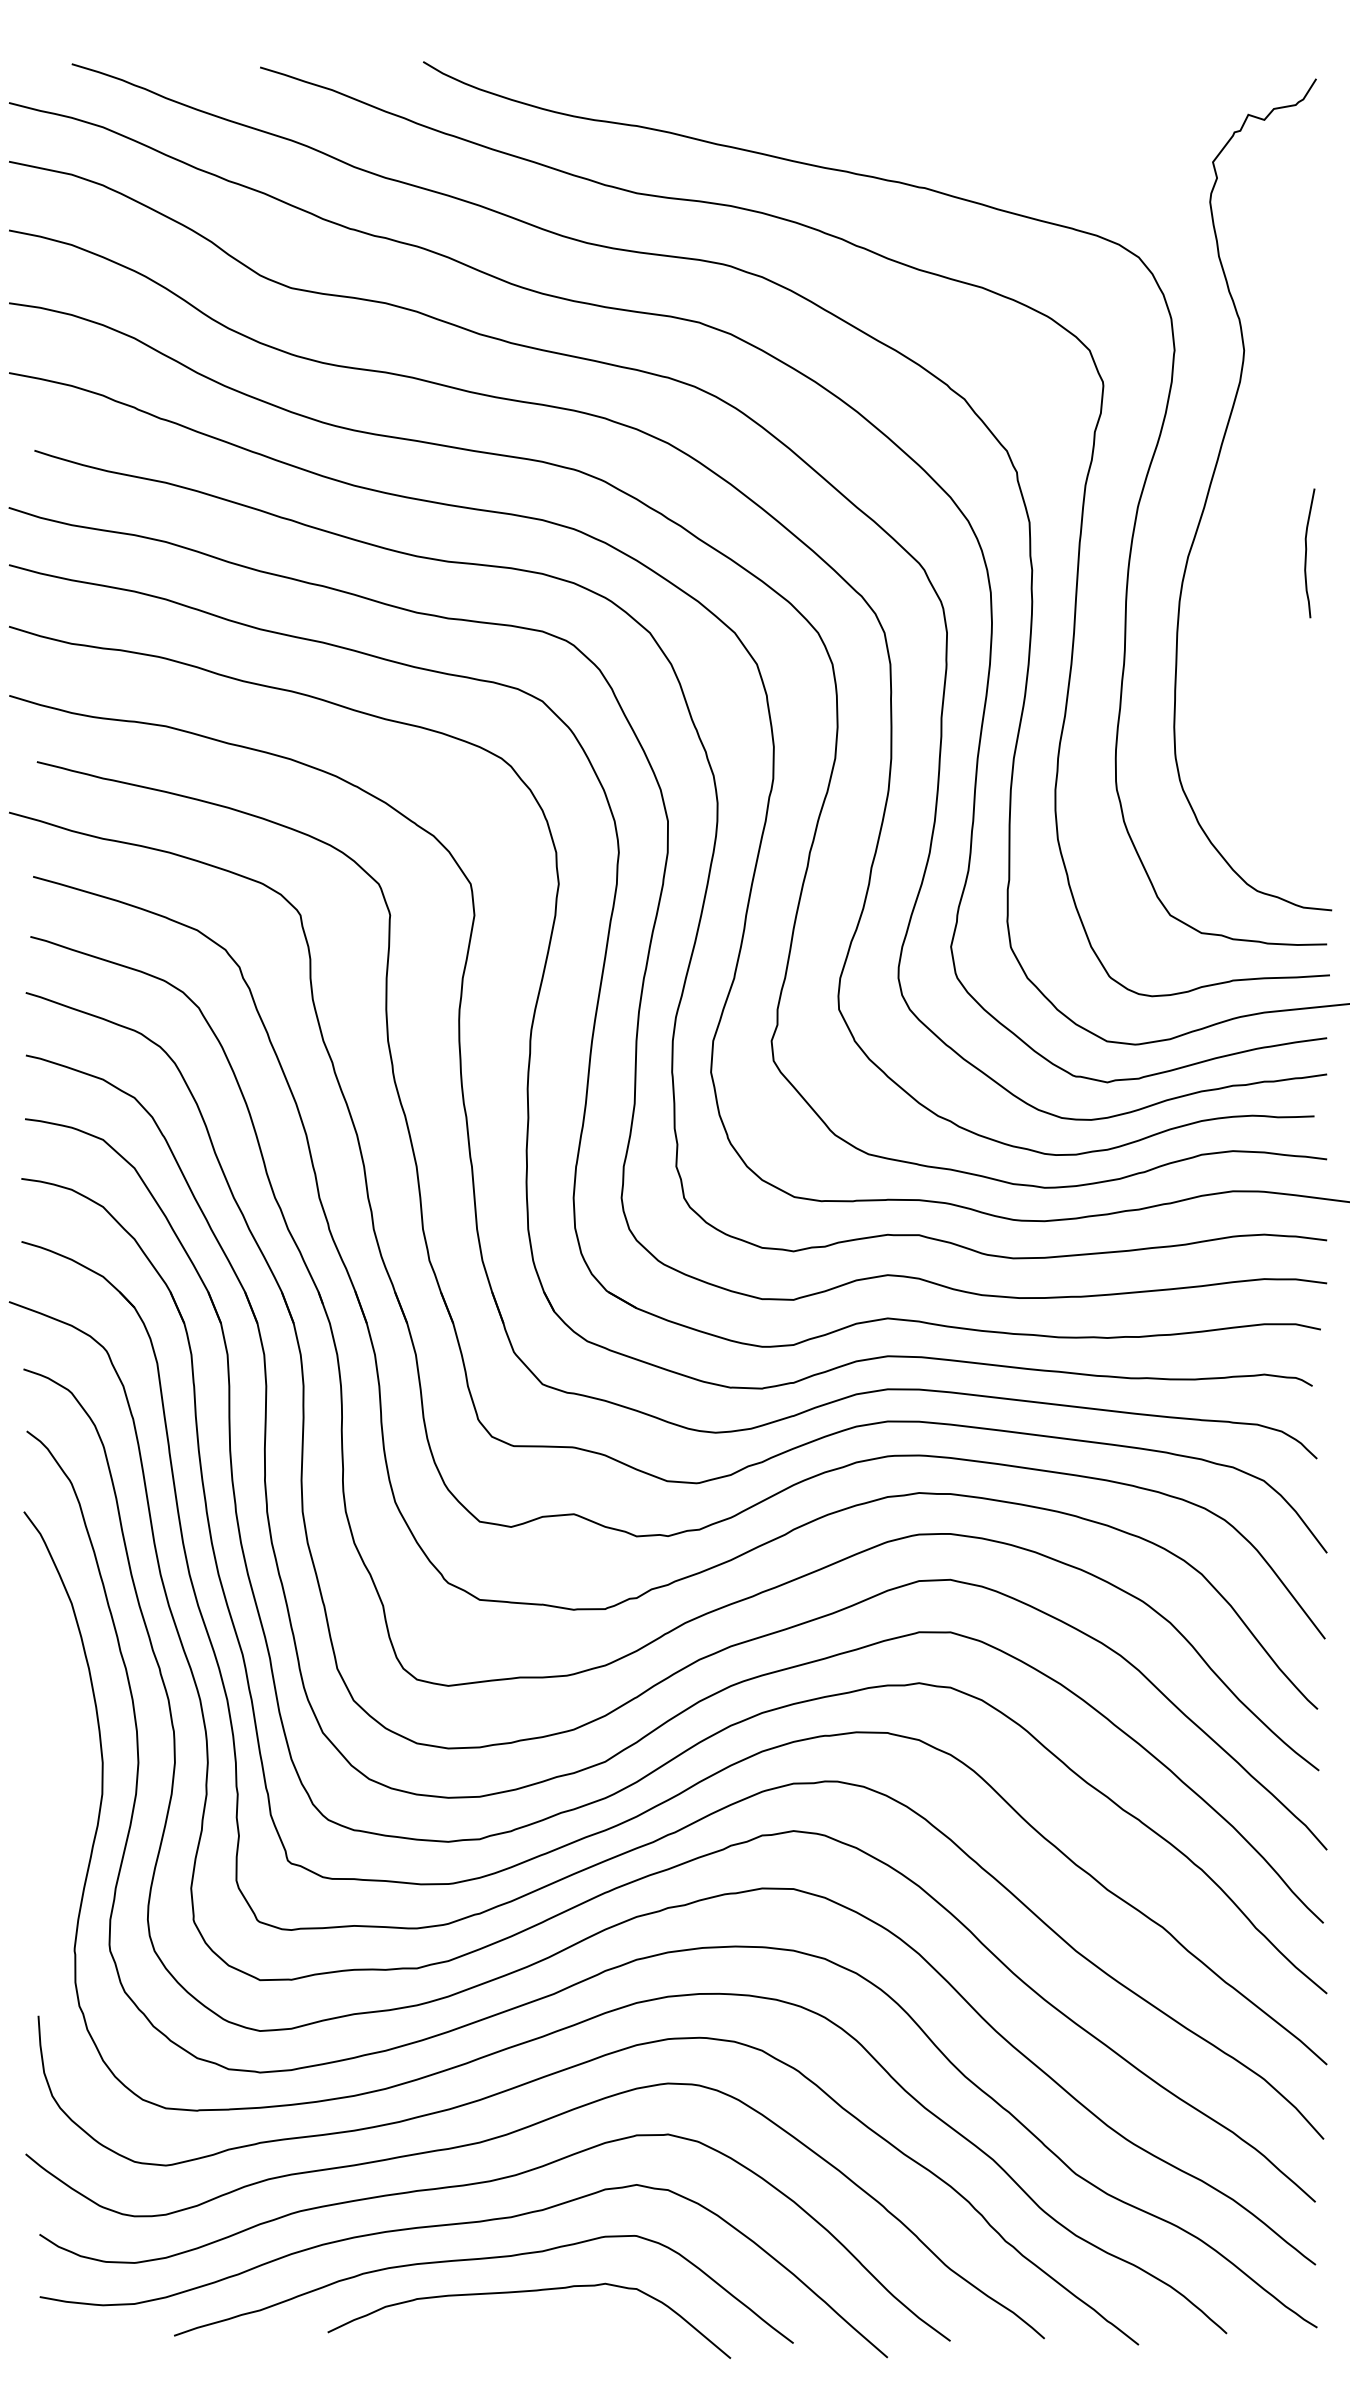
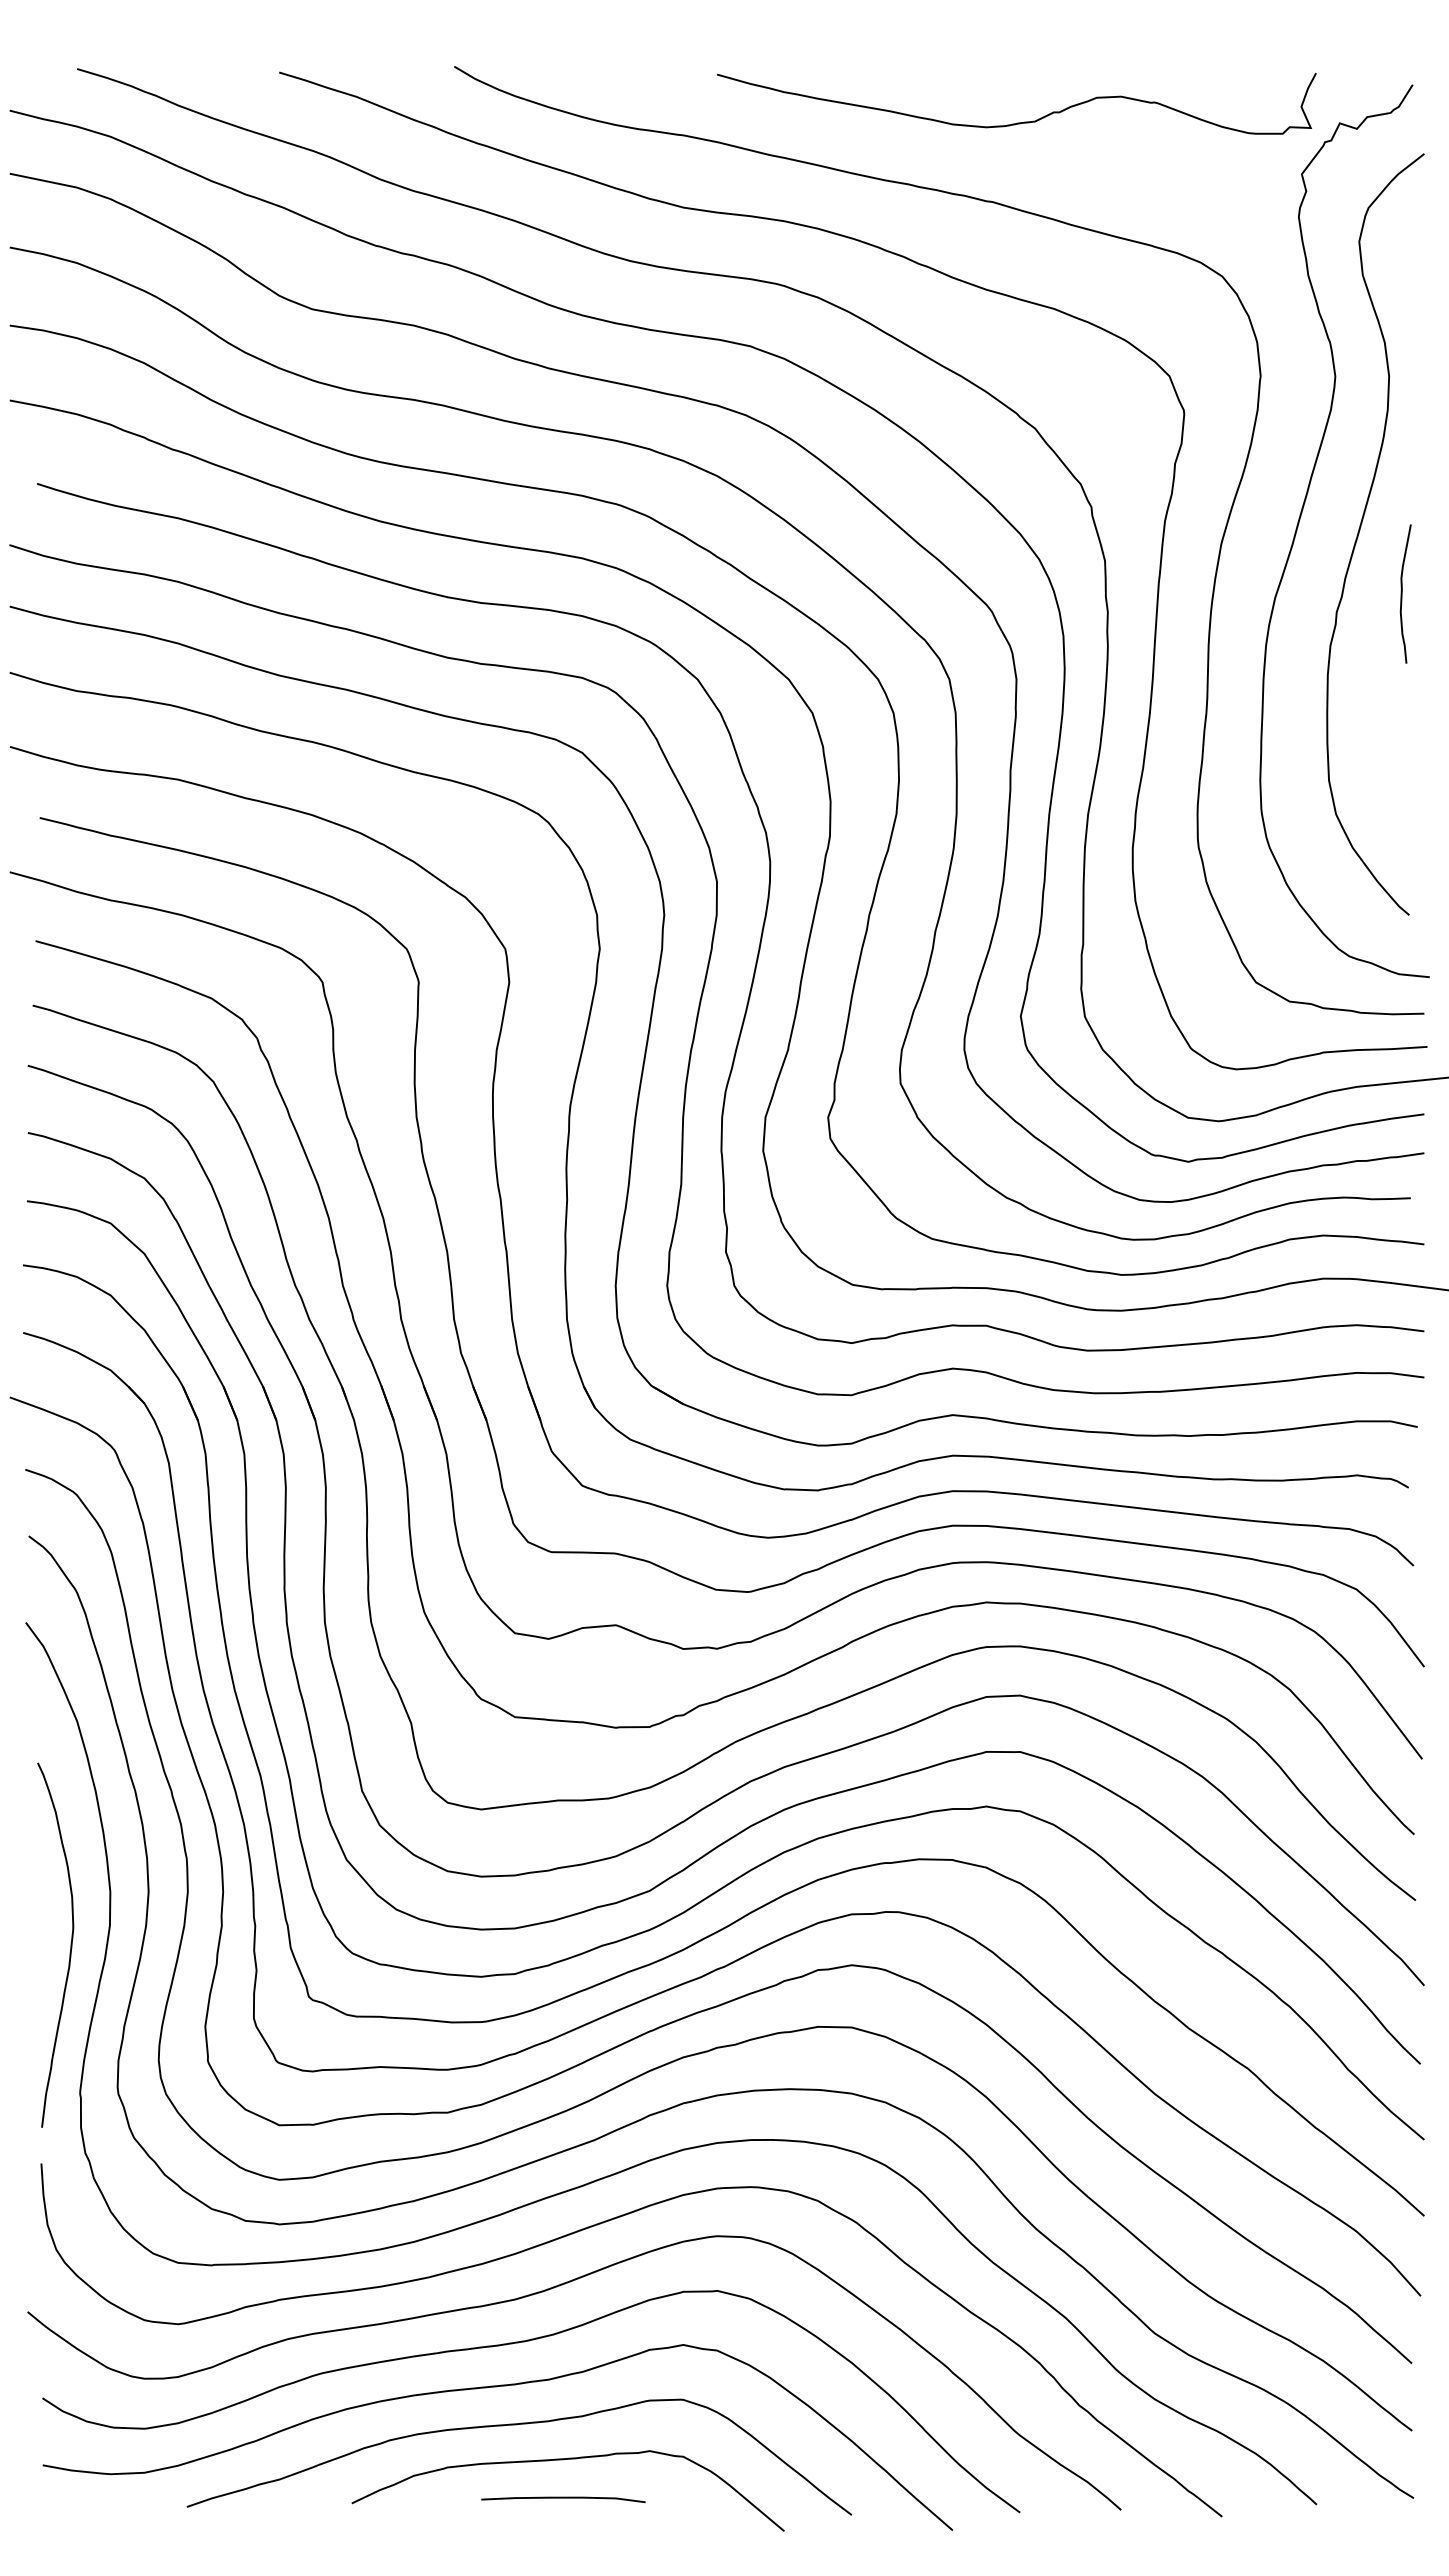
curve: (948, 113) -> (1017, 122), added
curve: (1267, 494) -> (1360, 530), added
curve: (65, 1811) -> (70, 1944), added
curve: (524, 2327) -> (563, 2498), added

